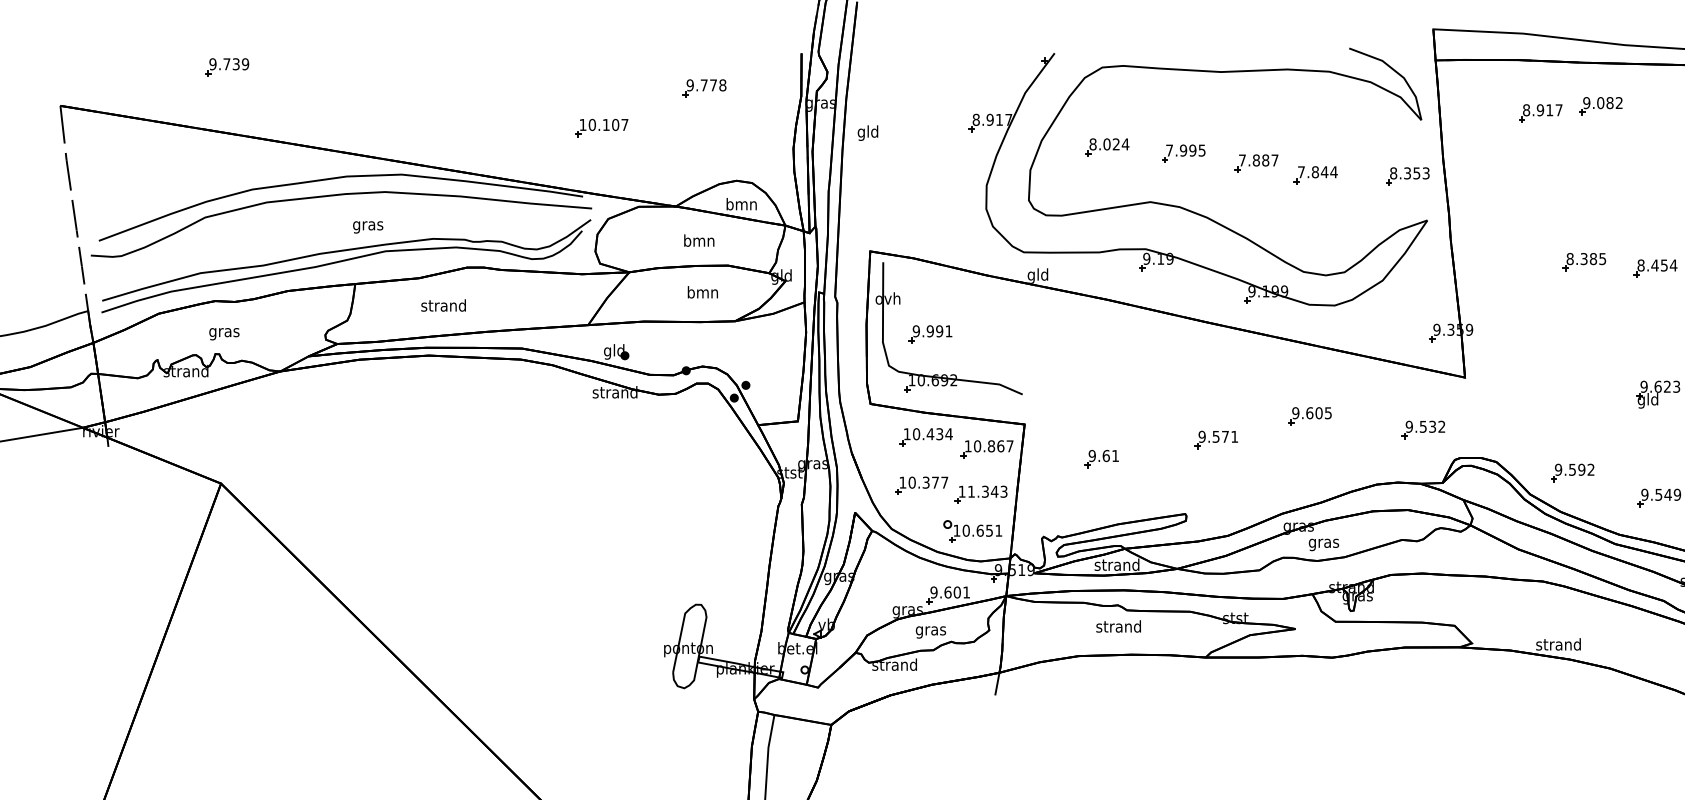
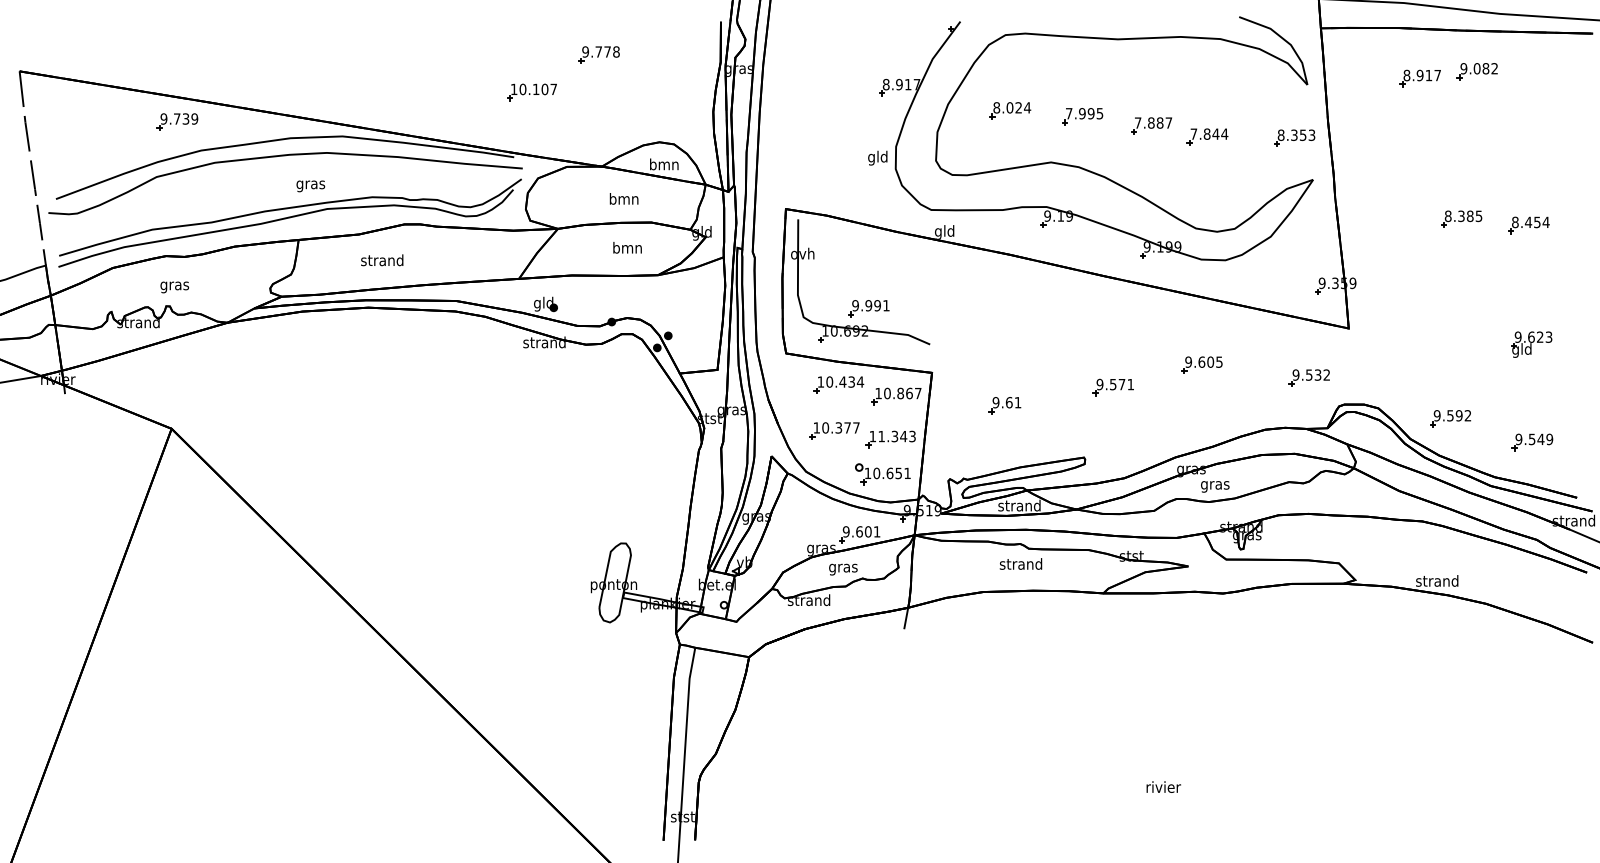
part: (227, 66) -> (177, 121), moved
part: (703, 88) -> (598, 54), moved
text: (867, 132) -> (877, 157), moved
part: (930, 334) -> (868, 308), moved

